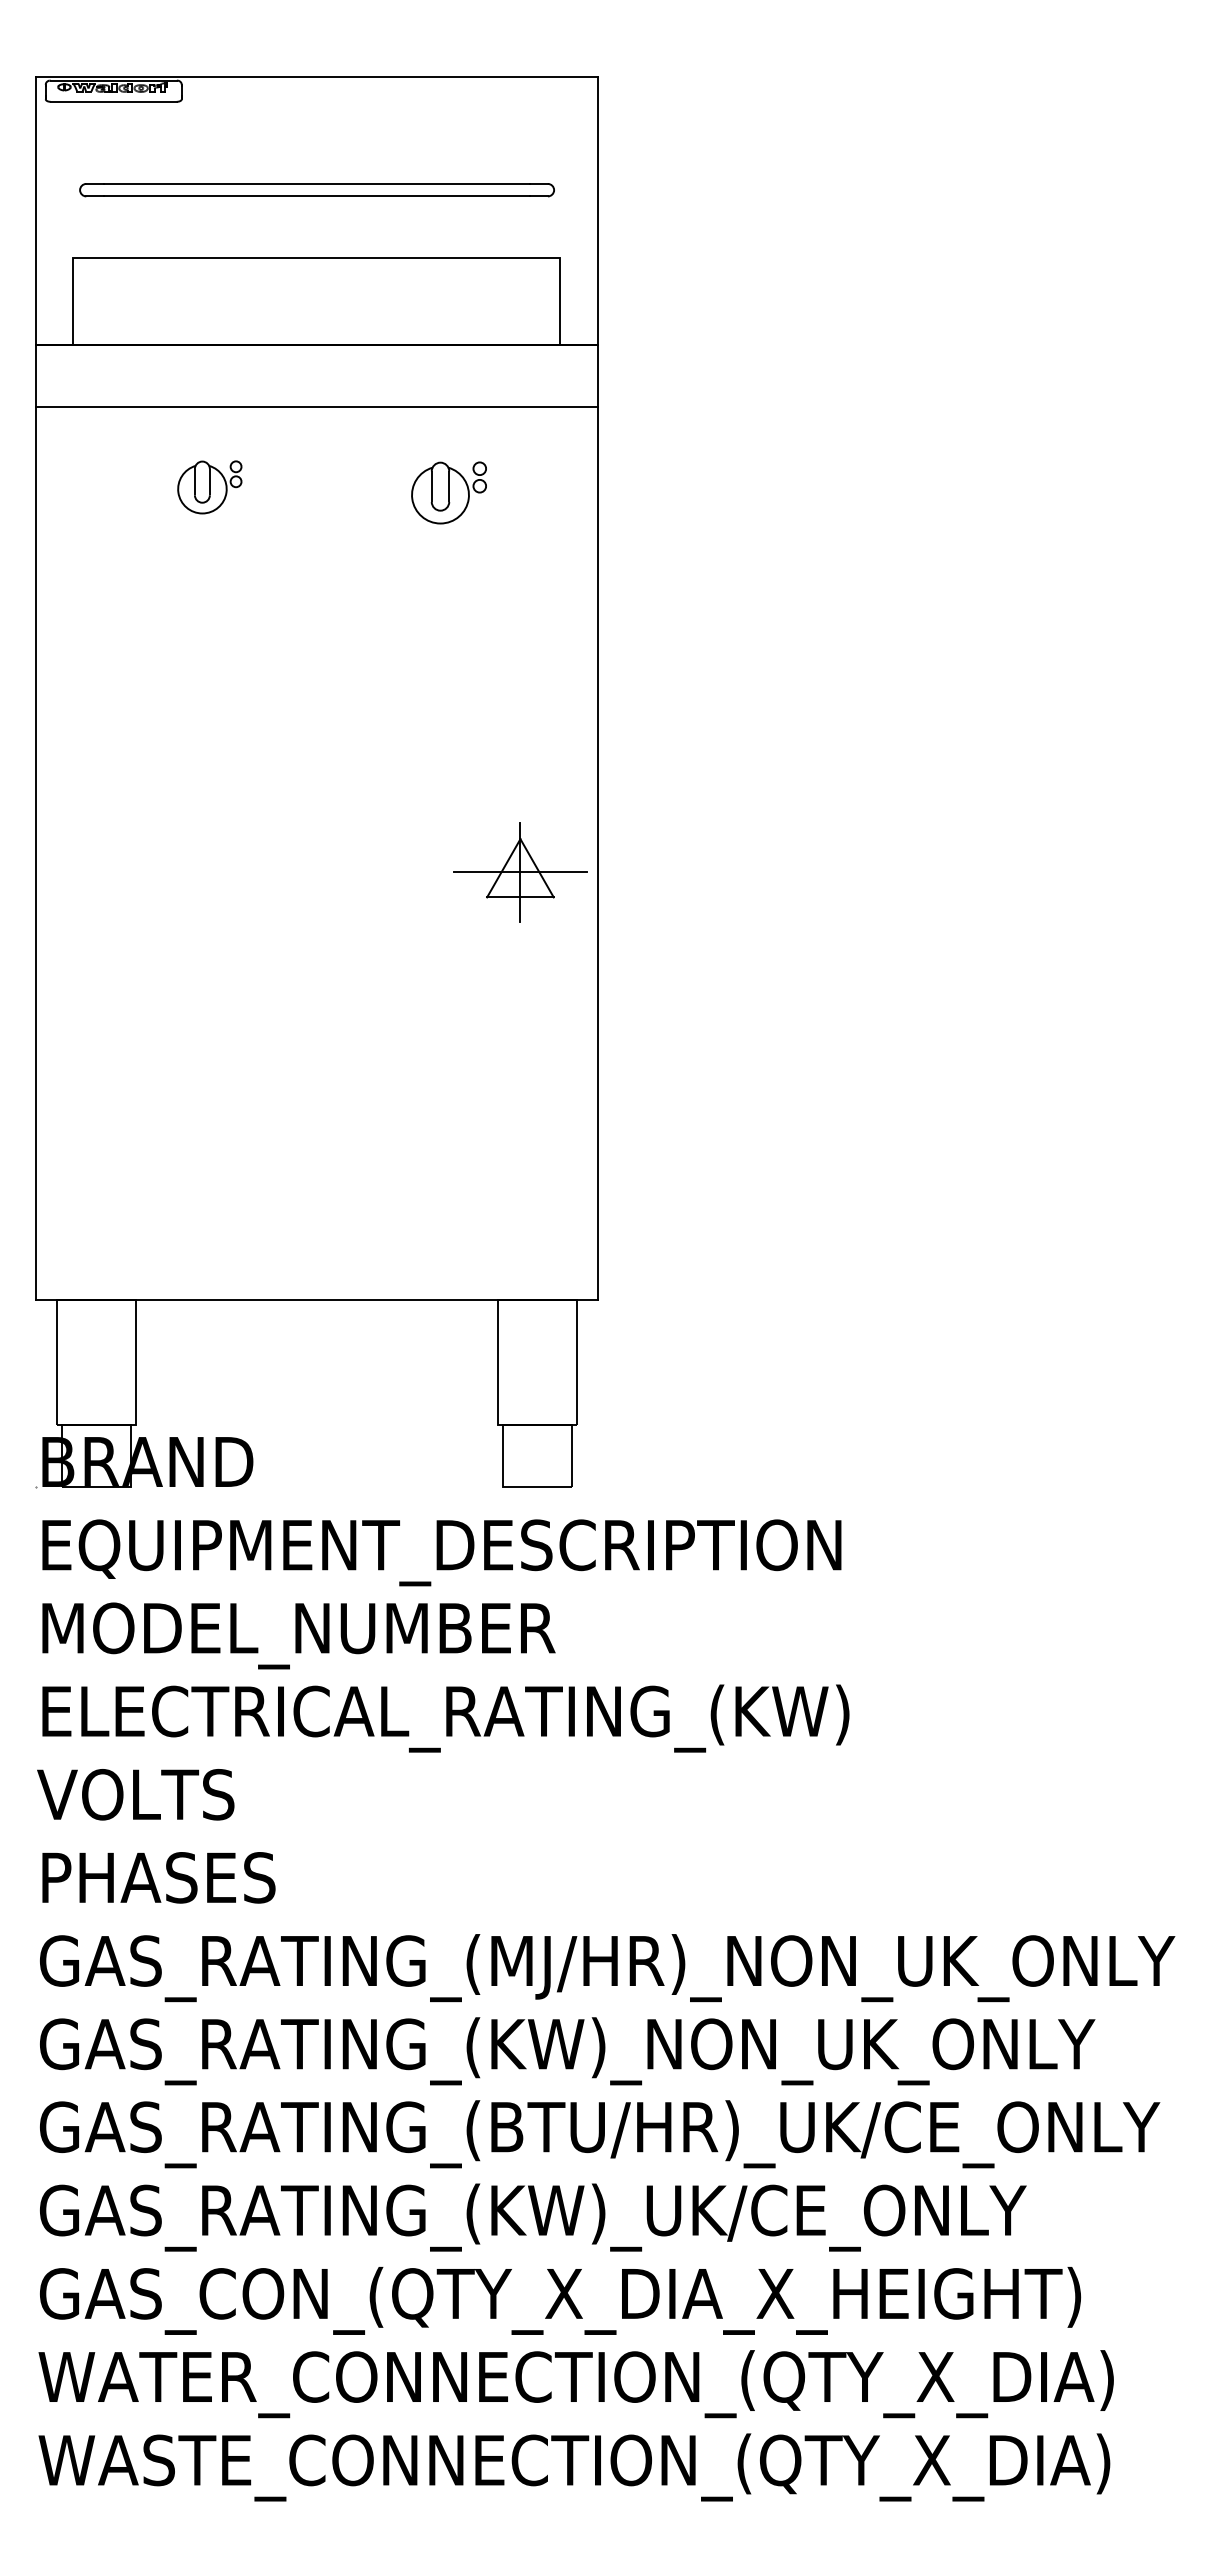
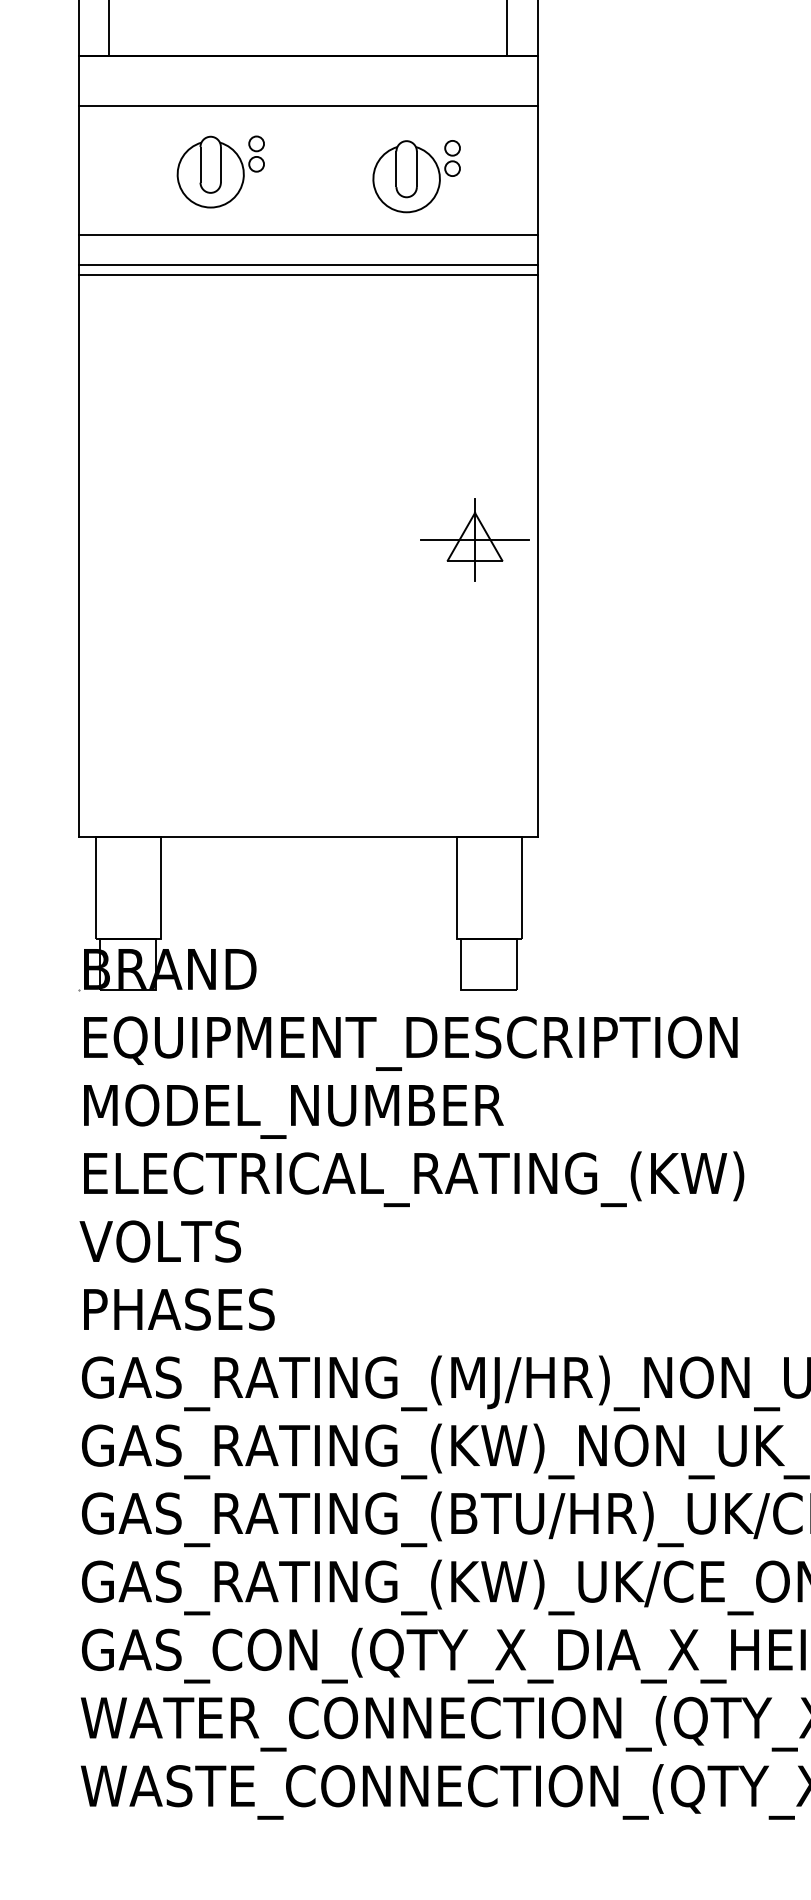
part: (209, 487) -> (220, 172), size x1.67
part: (448, 492) -> (416, 176), size x1.43
line: (316, 563) -> (308, 234), added
line: (316, 600) -> (308, 264), added
line: (316, 613) -> (308, 275), added
part: (520, 872) -> (475, 540), moved

